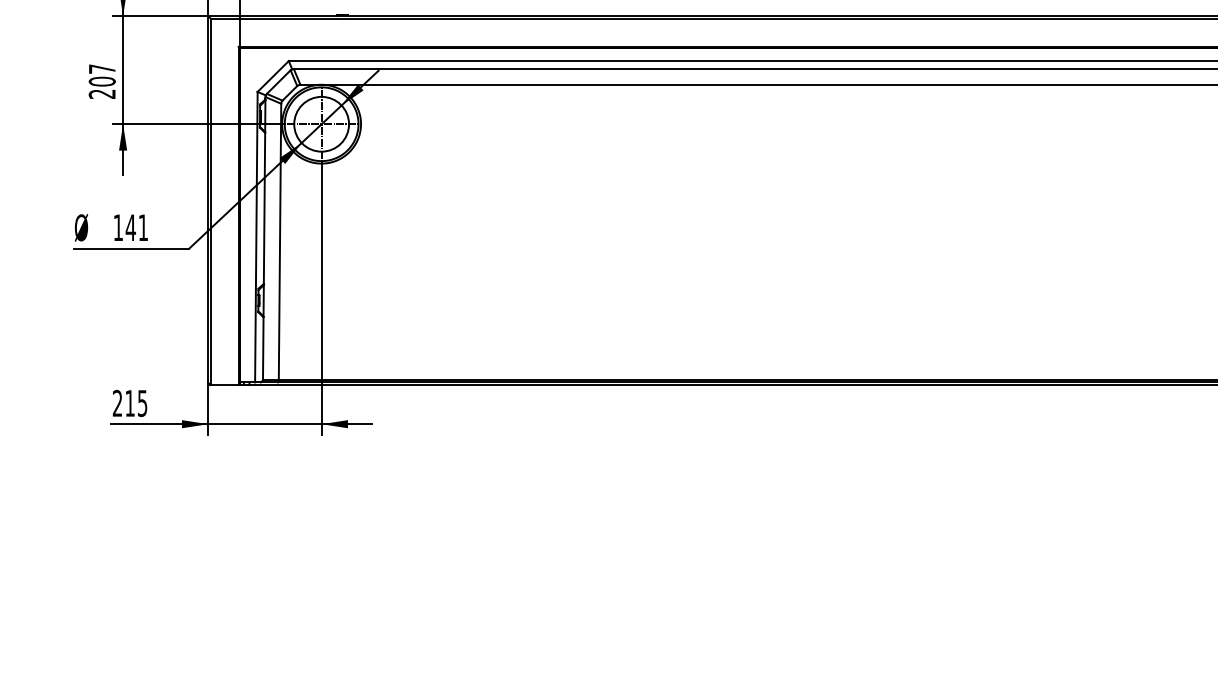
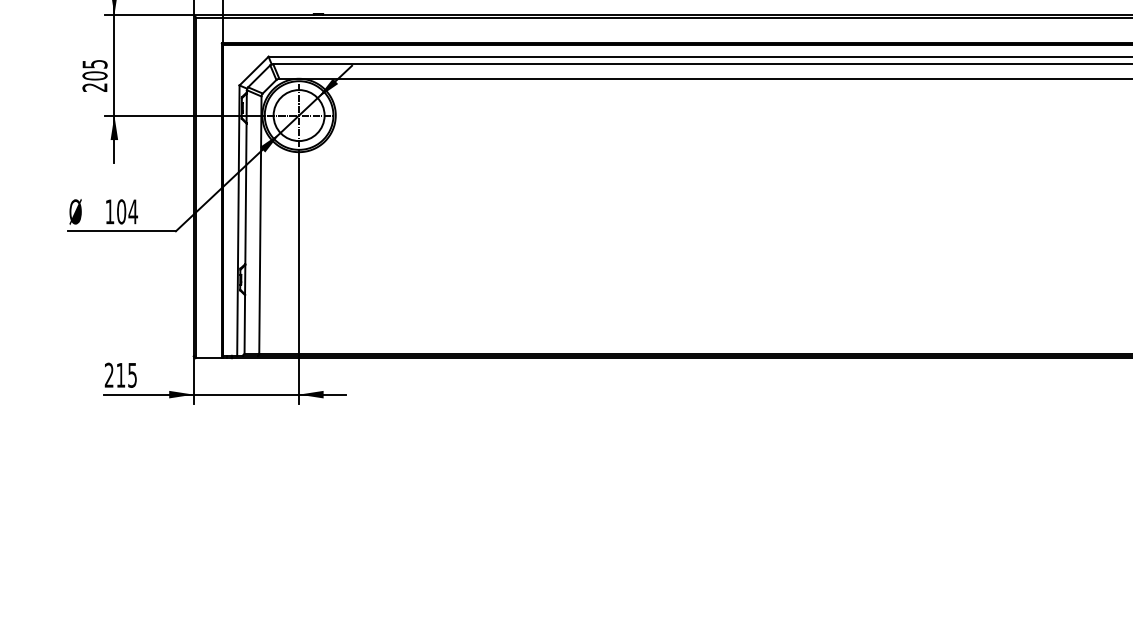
text: (101, 69) -> (94, 64), 207 -> 205
text: (137, 227) -> (127, 211), 141 -> 104

